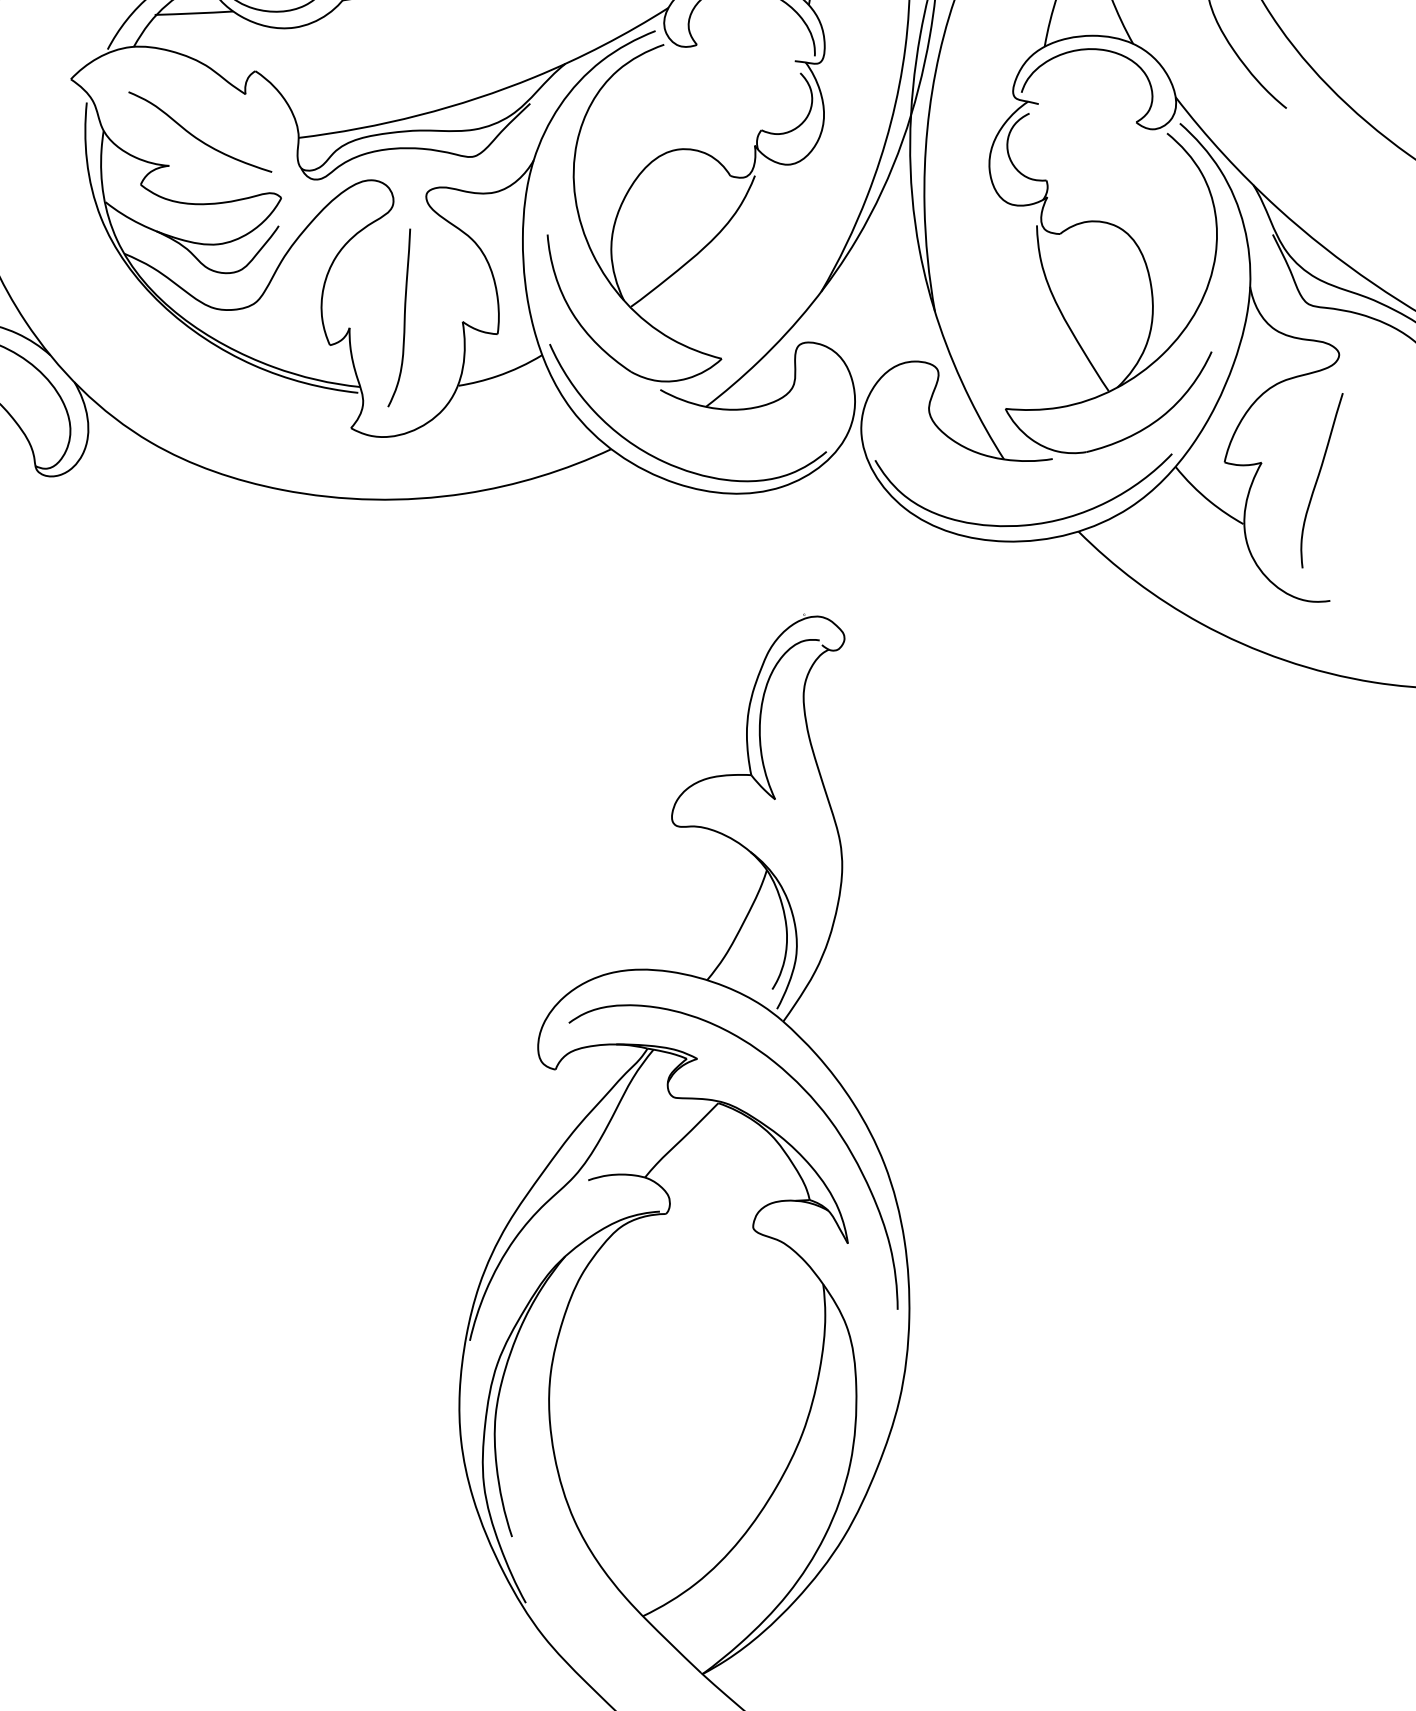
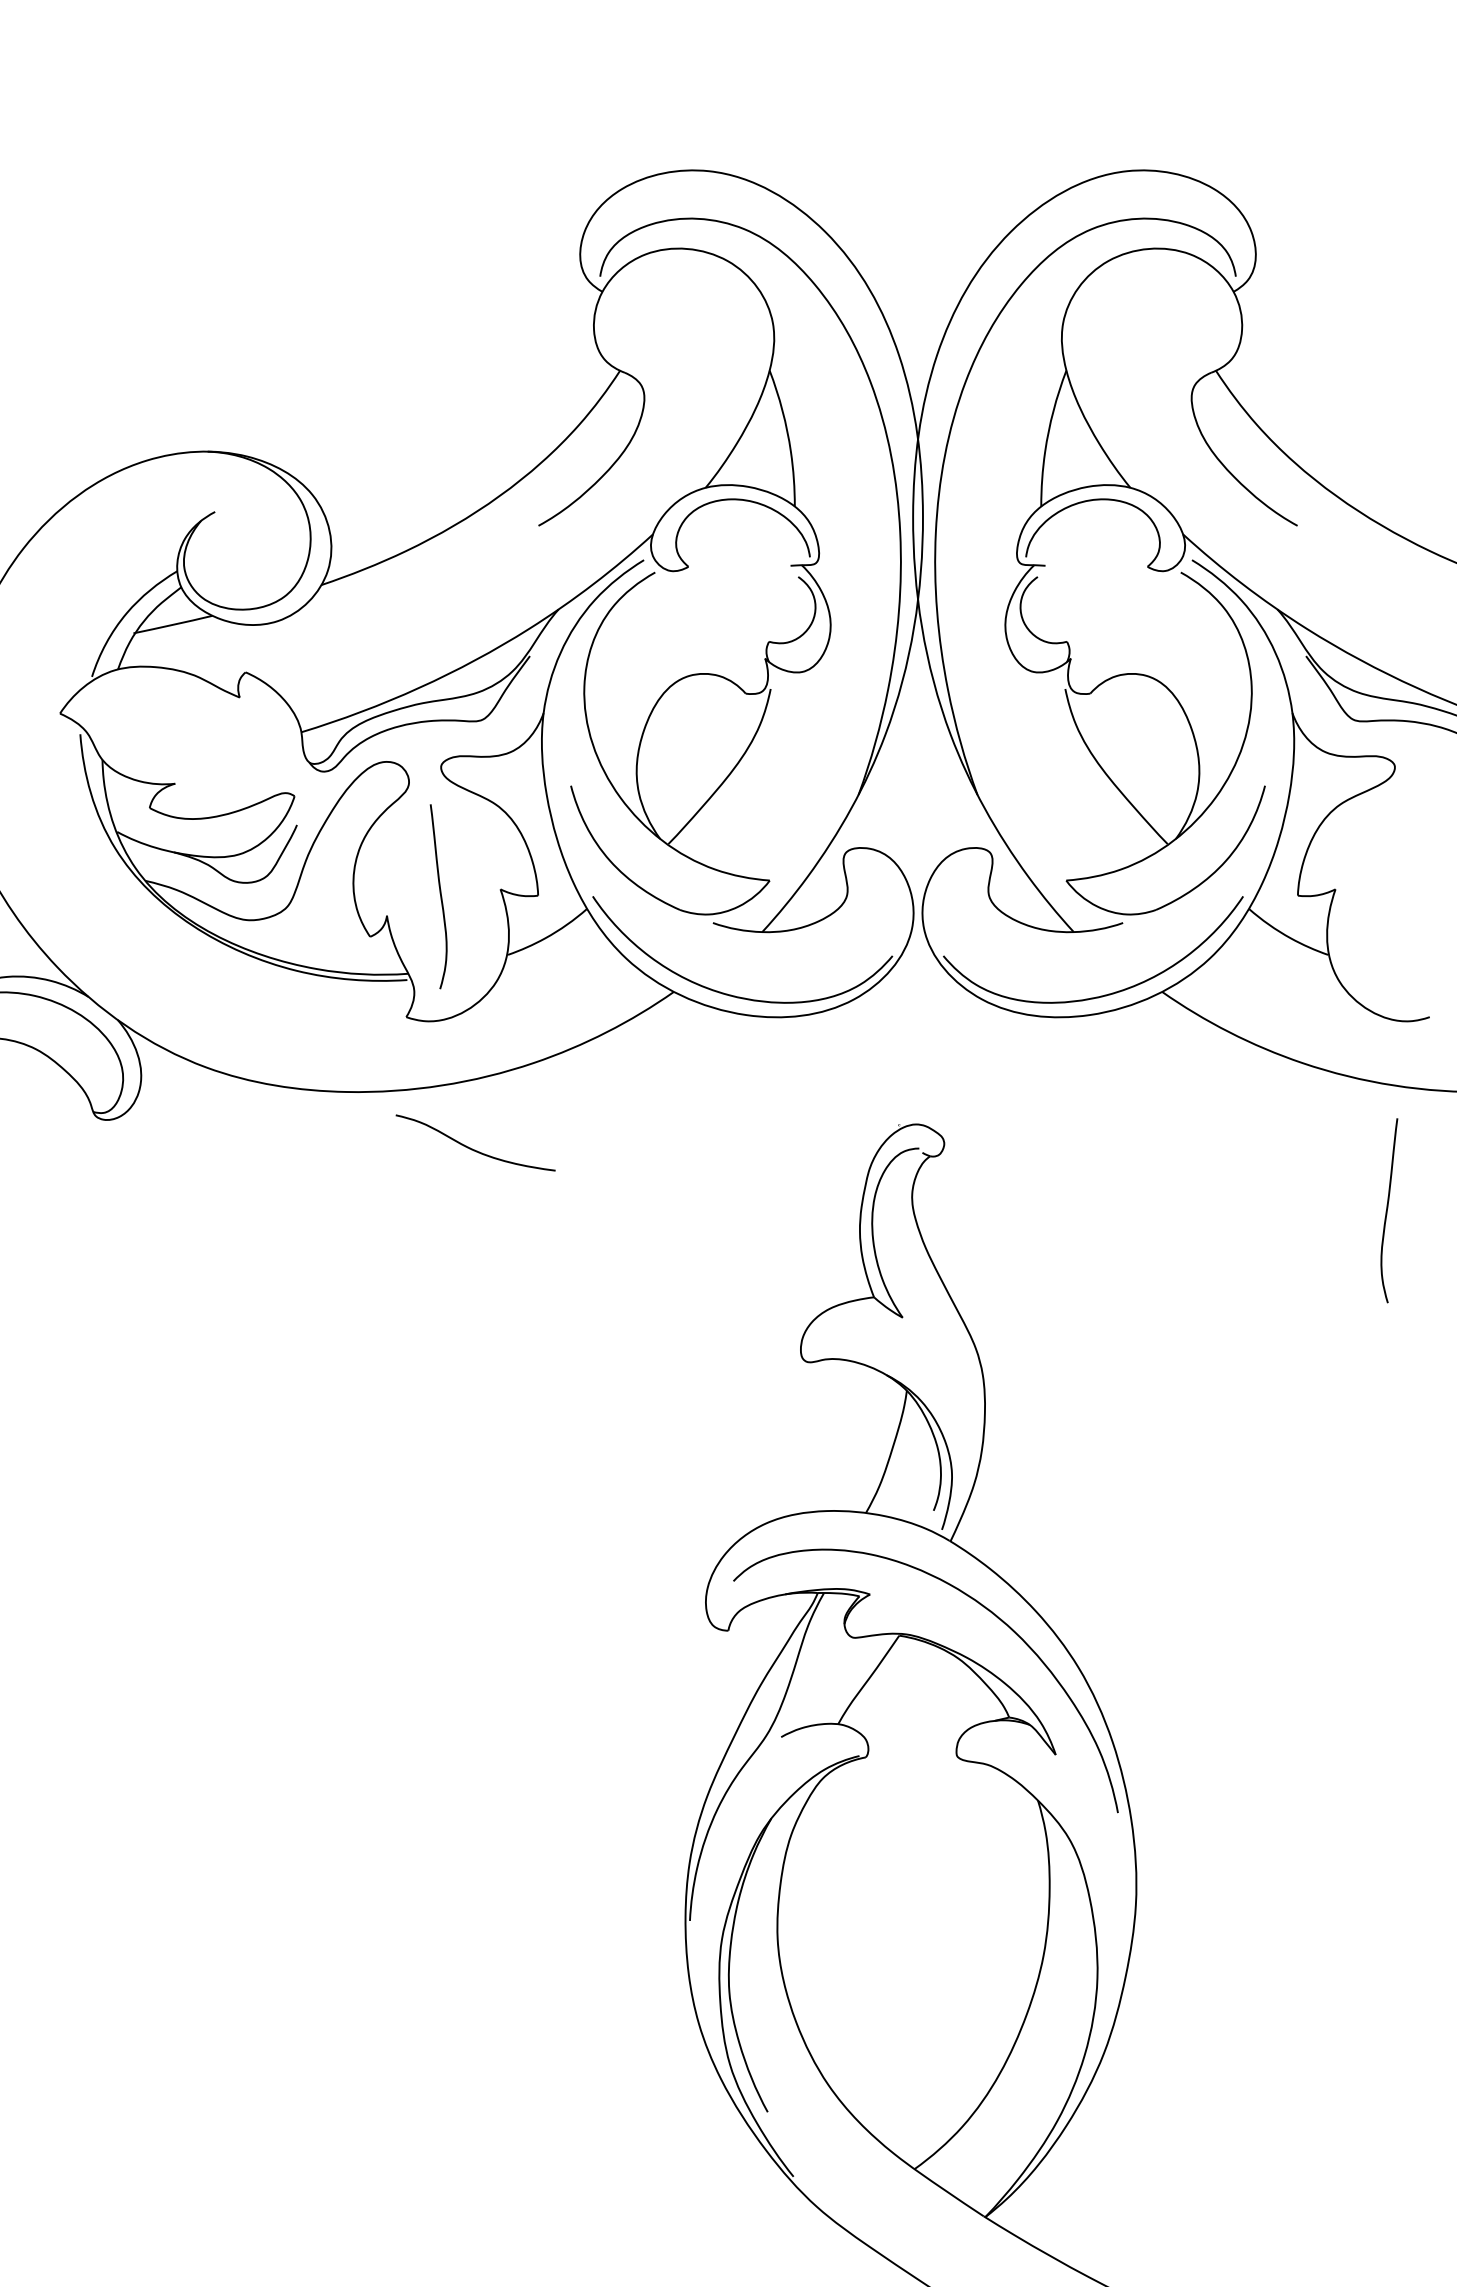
curve: (196, 136) -> (472, 1148), moved
curve: (1317, 479) -> (1387, 1210), moved

